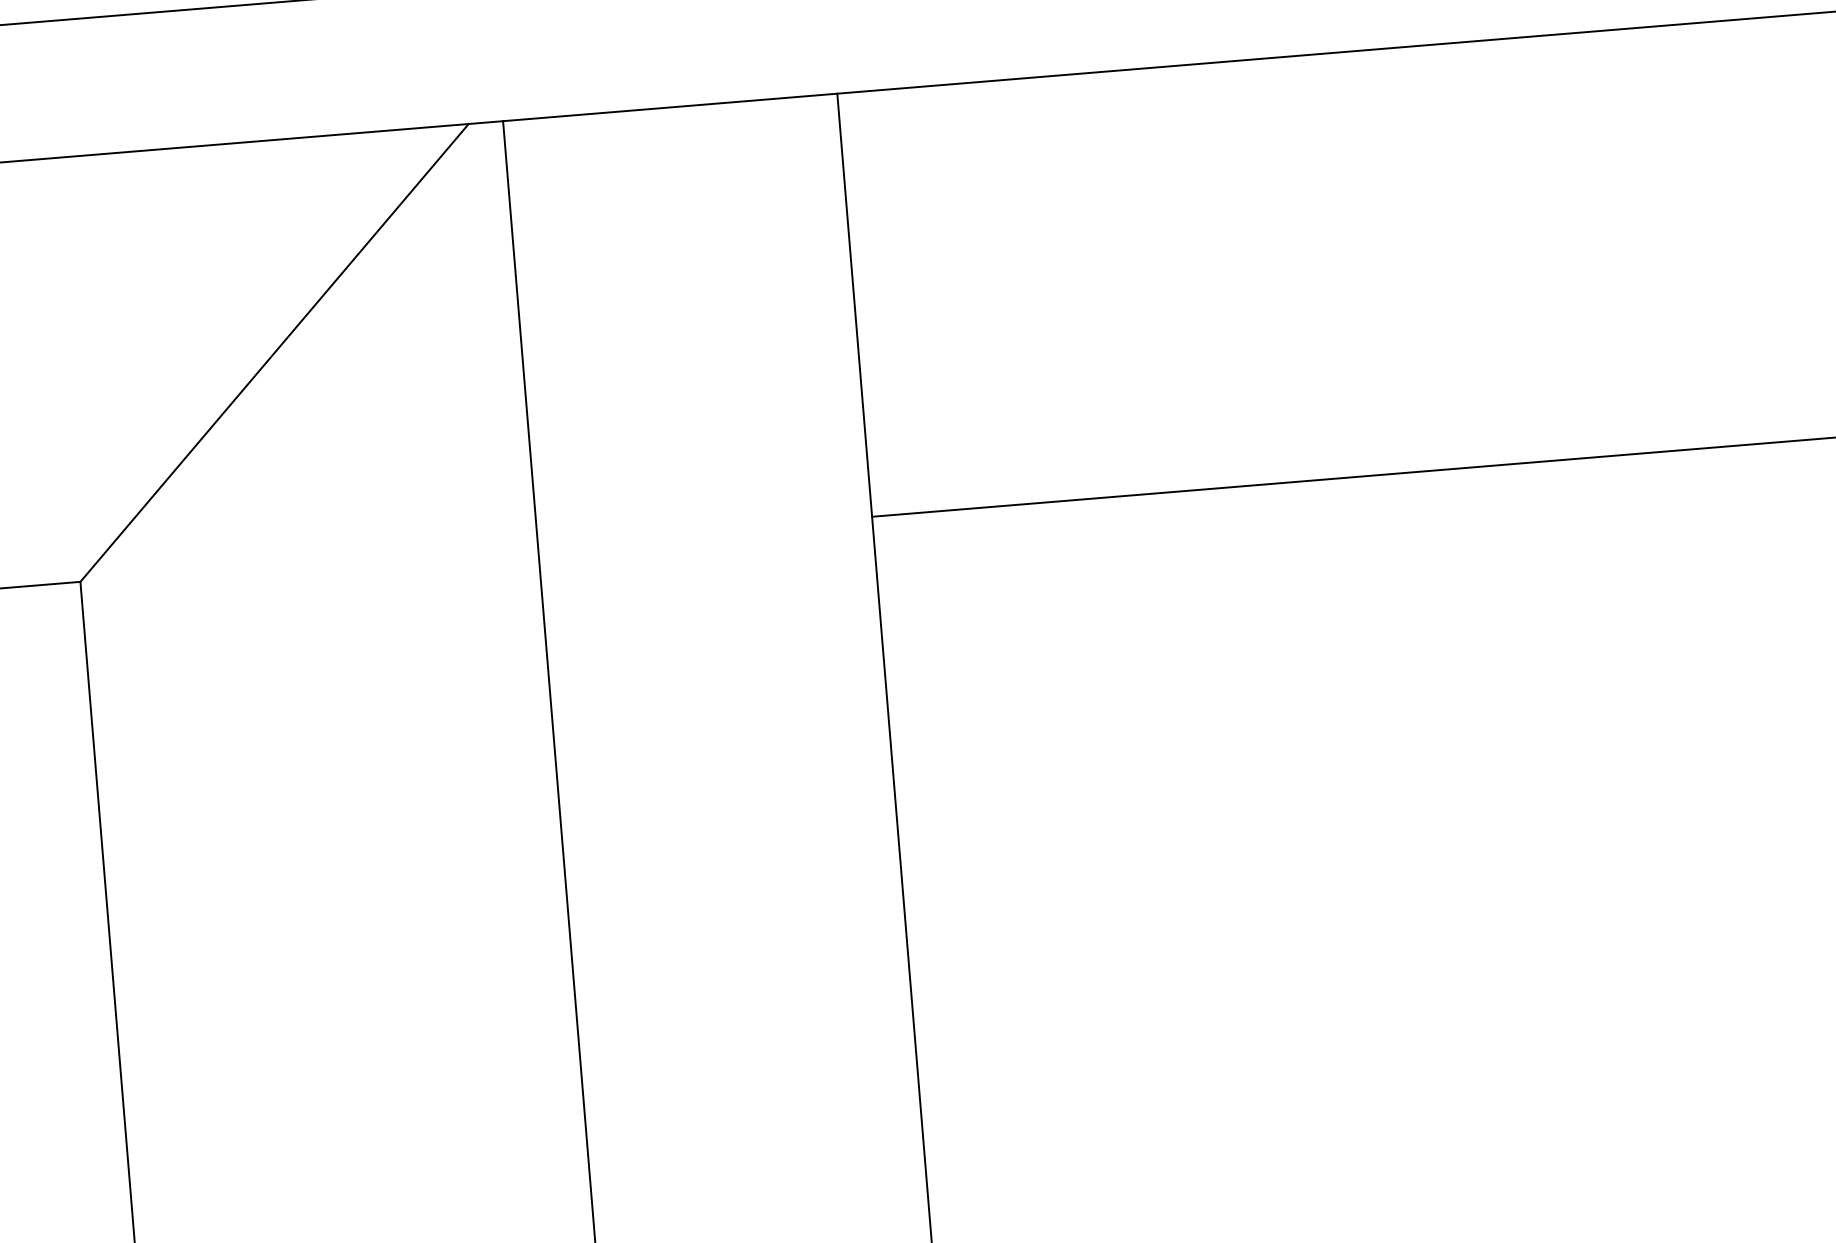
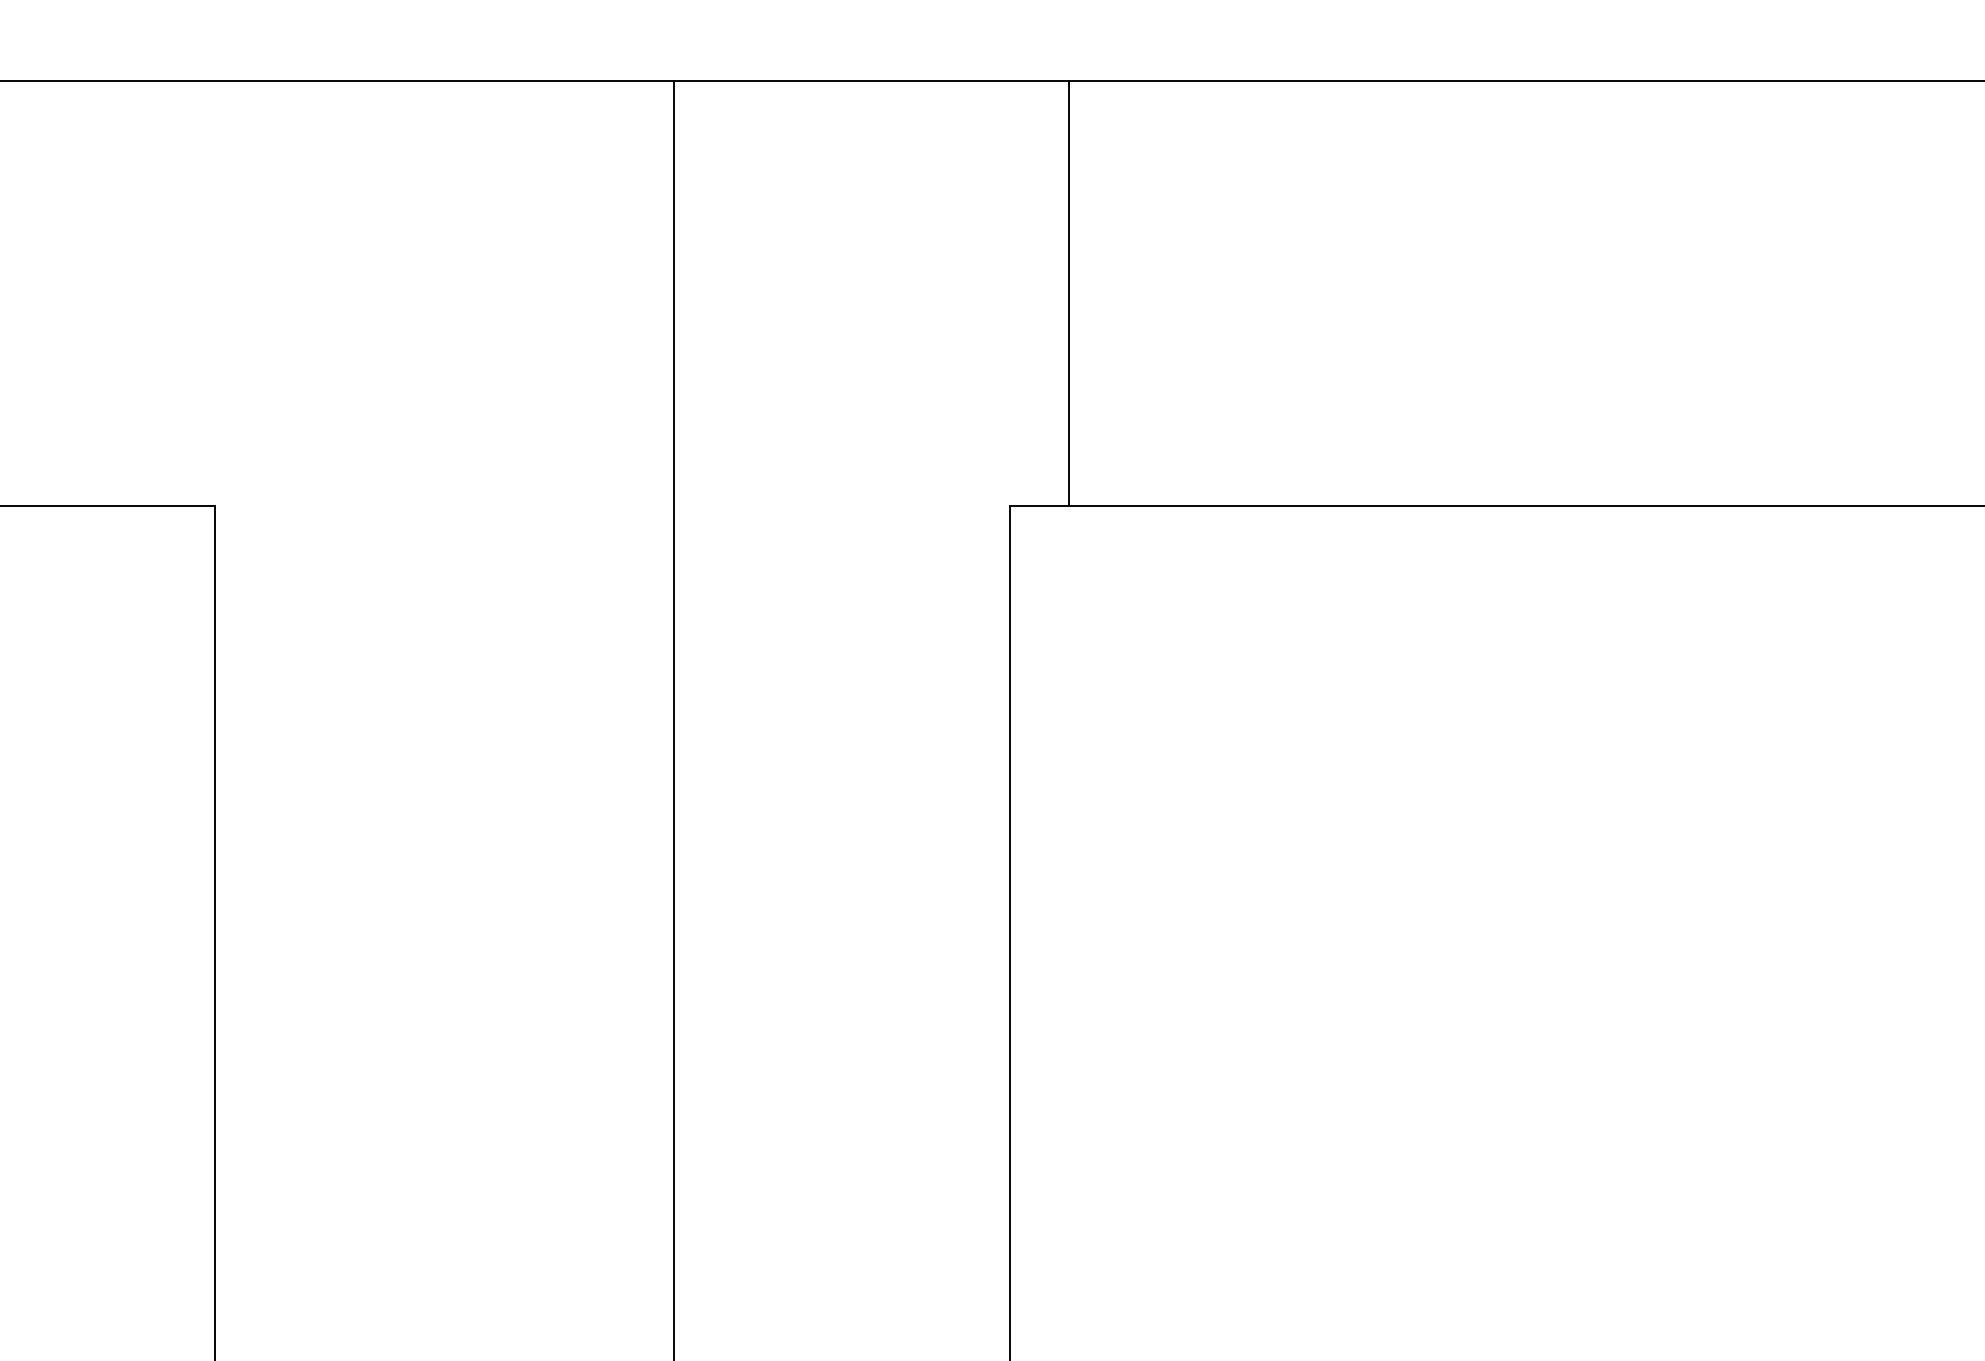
line: (854, 305) -> (1068, 293), moved
line: (274, 352) -> (427, 293), removed

